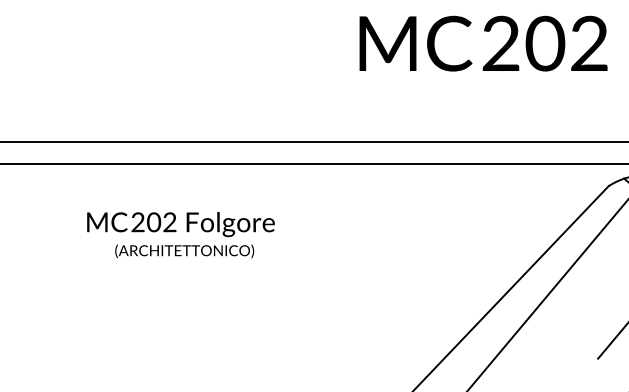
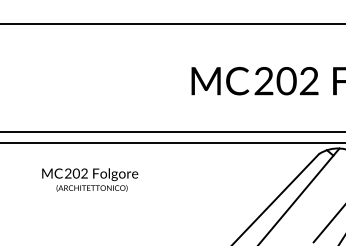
text: (181, 233) -> (90, 179), moved

